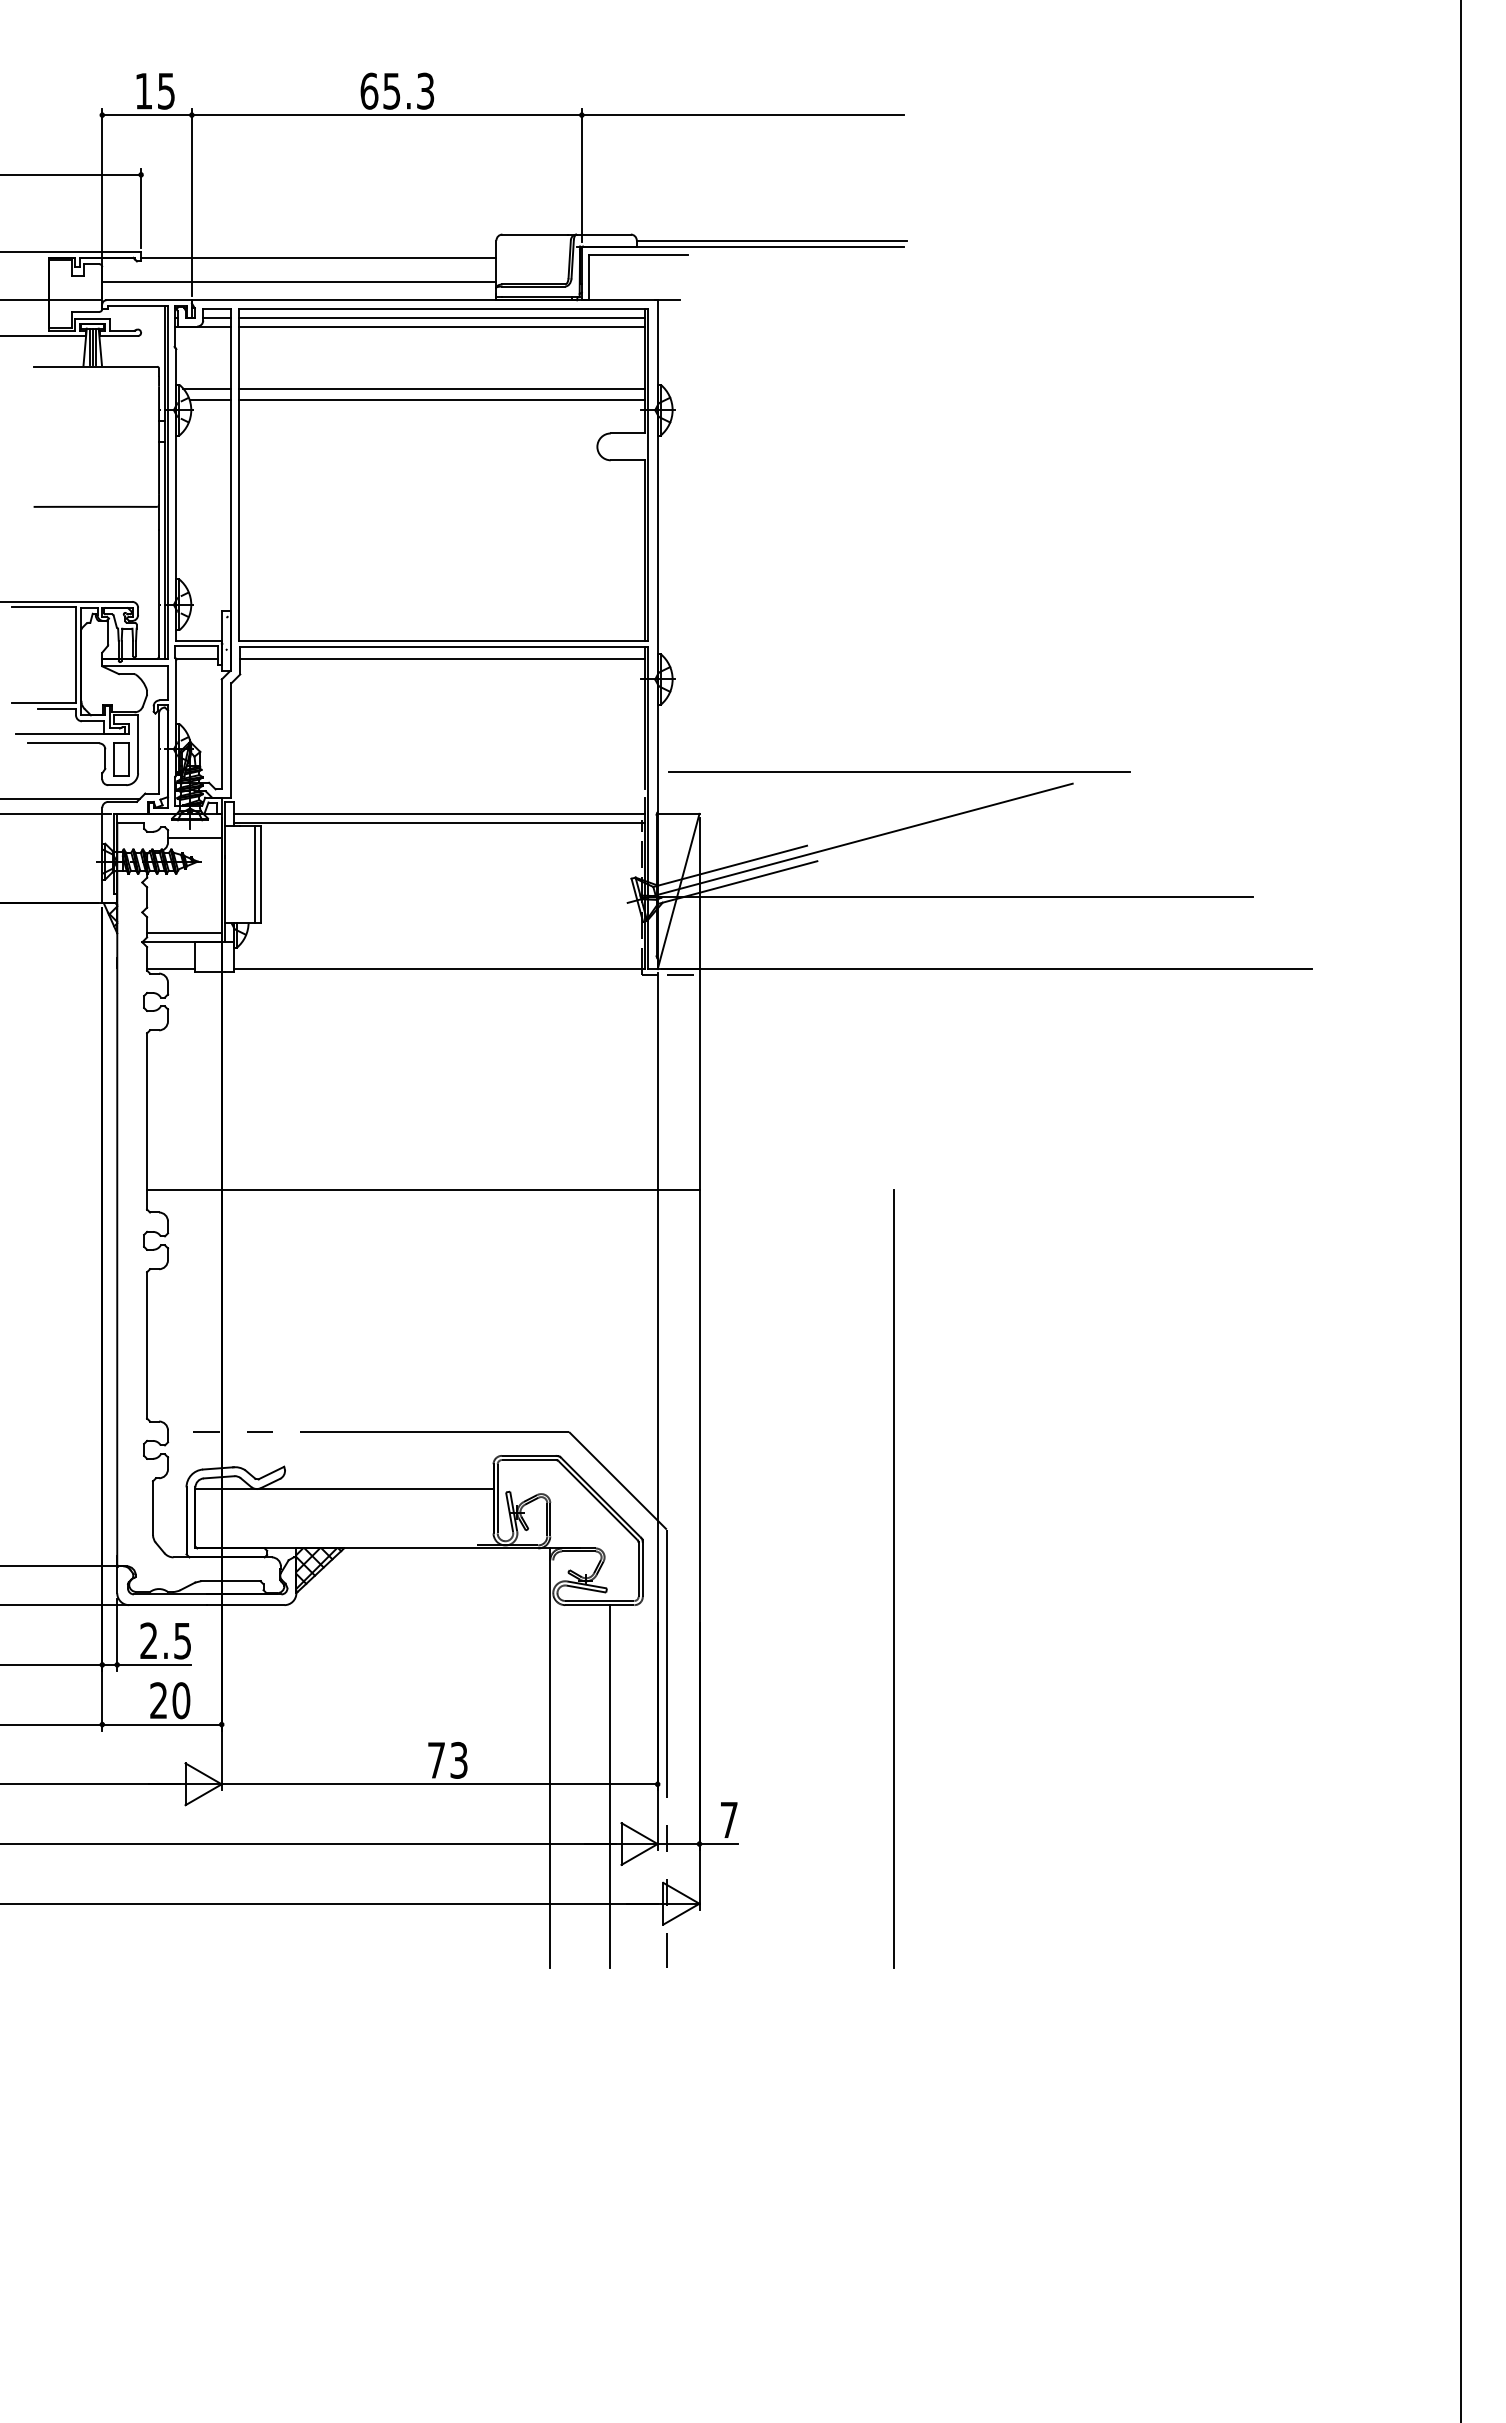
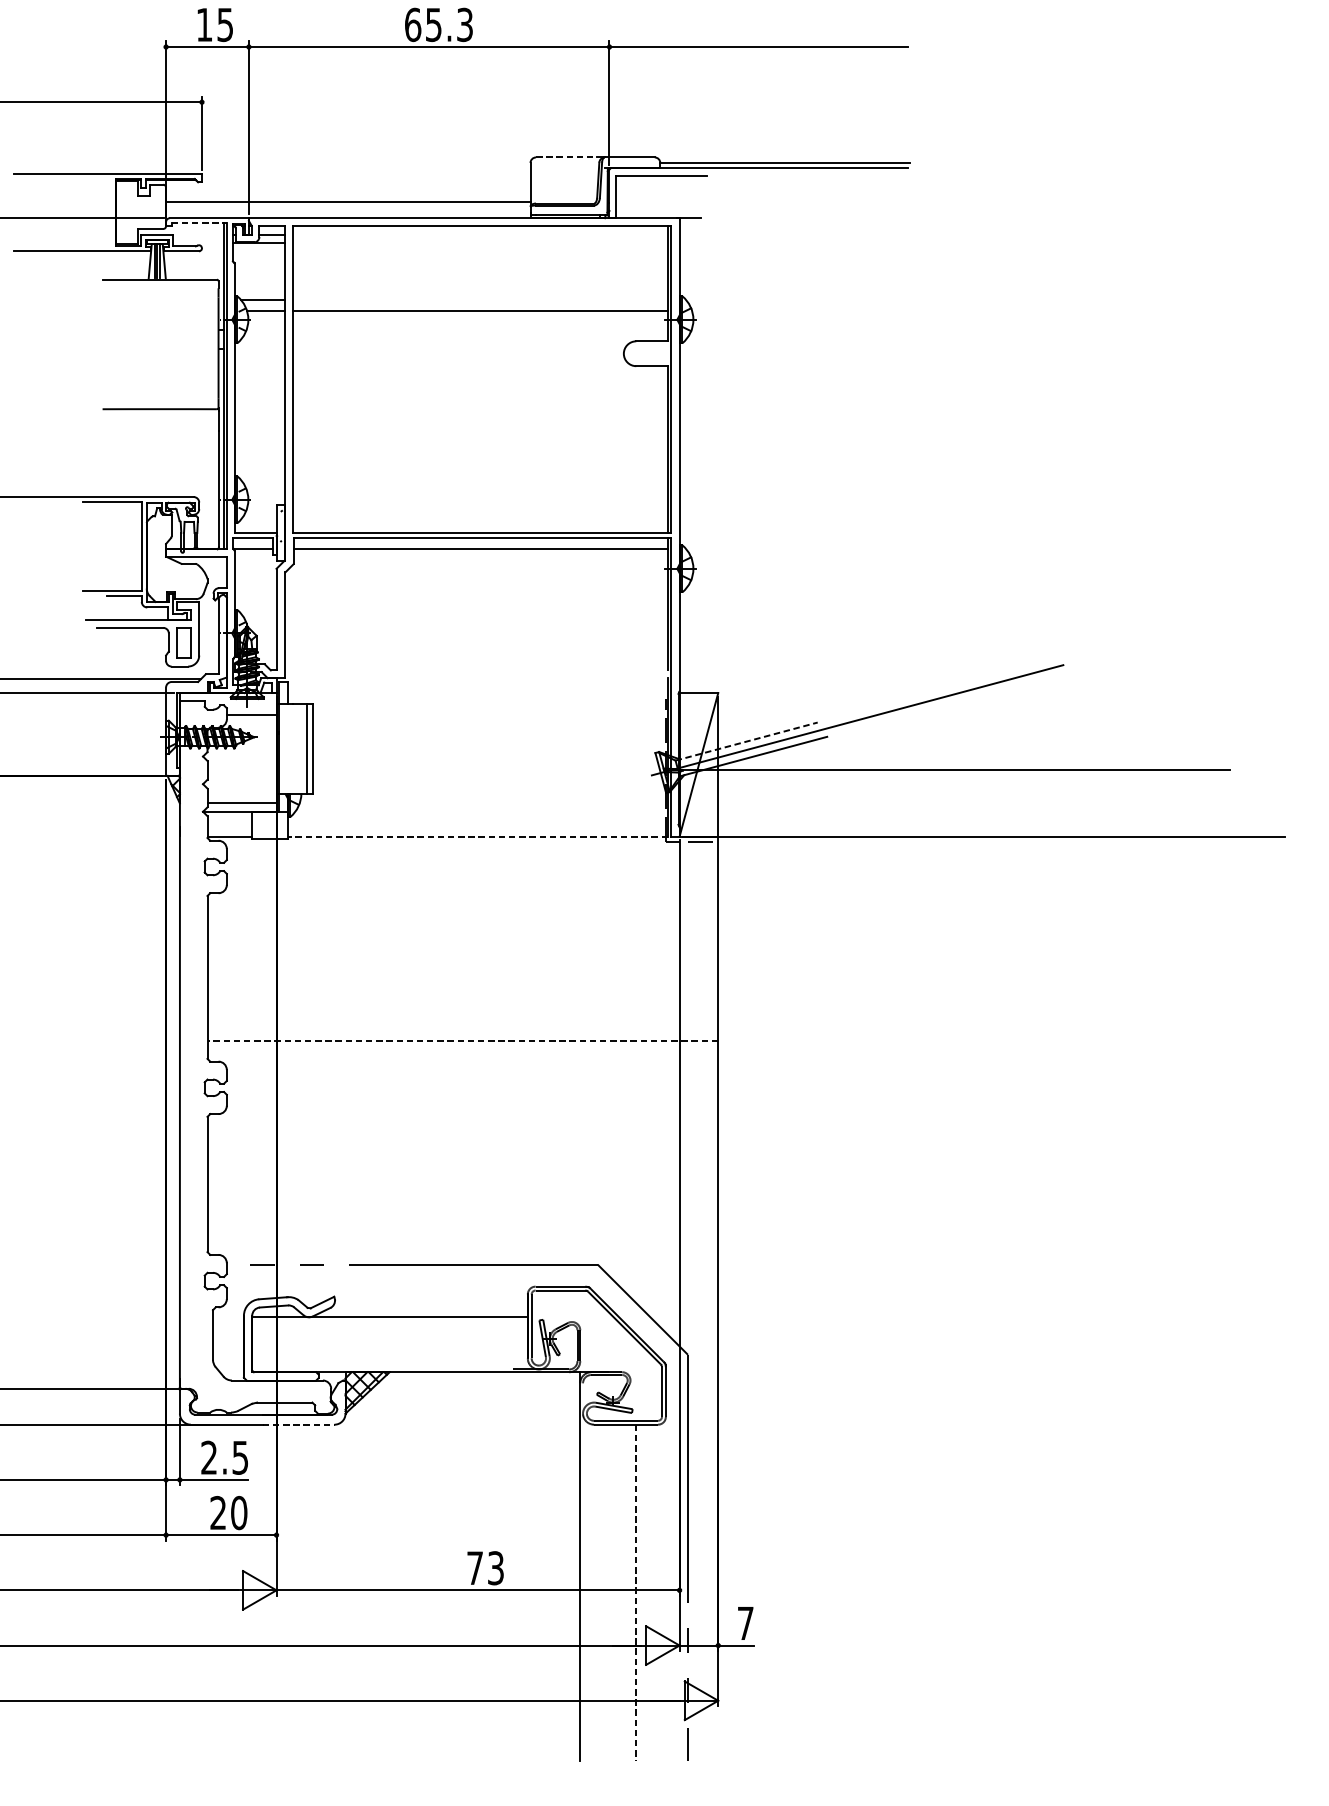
line: (535, 234) -> (566, 157), solid -> dashed
line: (318, 258) -> (365, 179), removed
line: (138, 305) -> (199, 223), solid -> dashed
line: (442, 318) -> (480, 235), removed
line: (442, 327) -> (480, 243), removed
line: (442, 388) -> (480, 299), removed
line: (899, 771) -> (903, 653), removed
line: (439, 813) -> (477, 692), removed
line: (439, 822) -> (477, 701), removed
line: (730, 866) -> (746, 741), solid -> dashed
line: (439, 969) -> (477, 836), solid -> dashed
line: (422, 1190) -> (462, 1041), solid -> dashed
line: (893, 1578) -> (897, 1400), removed
line: (245, 1605) -> (298, 1425), solid -> dashed
line: (609, 1786) -> (635, 1592), solid -> dashed

